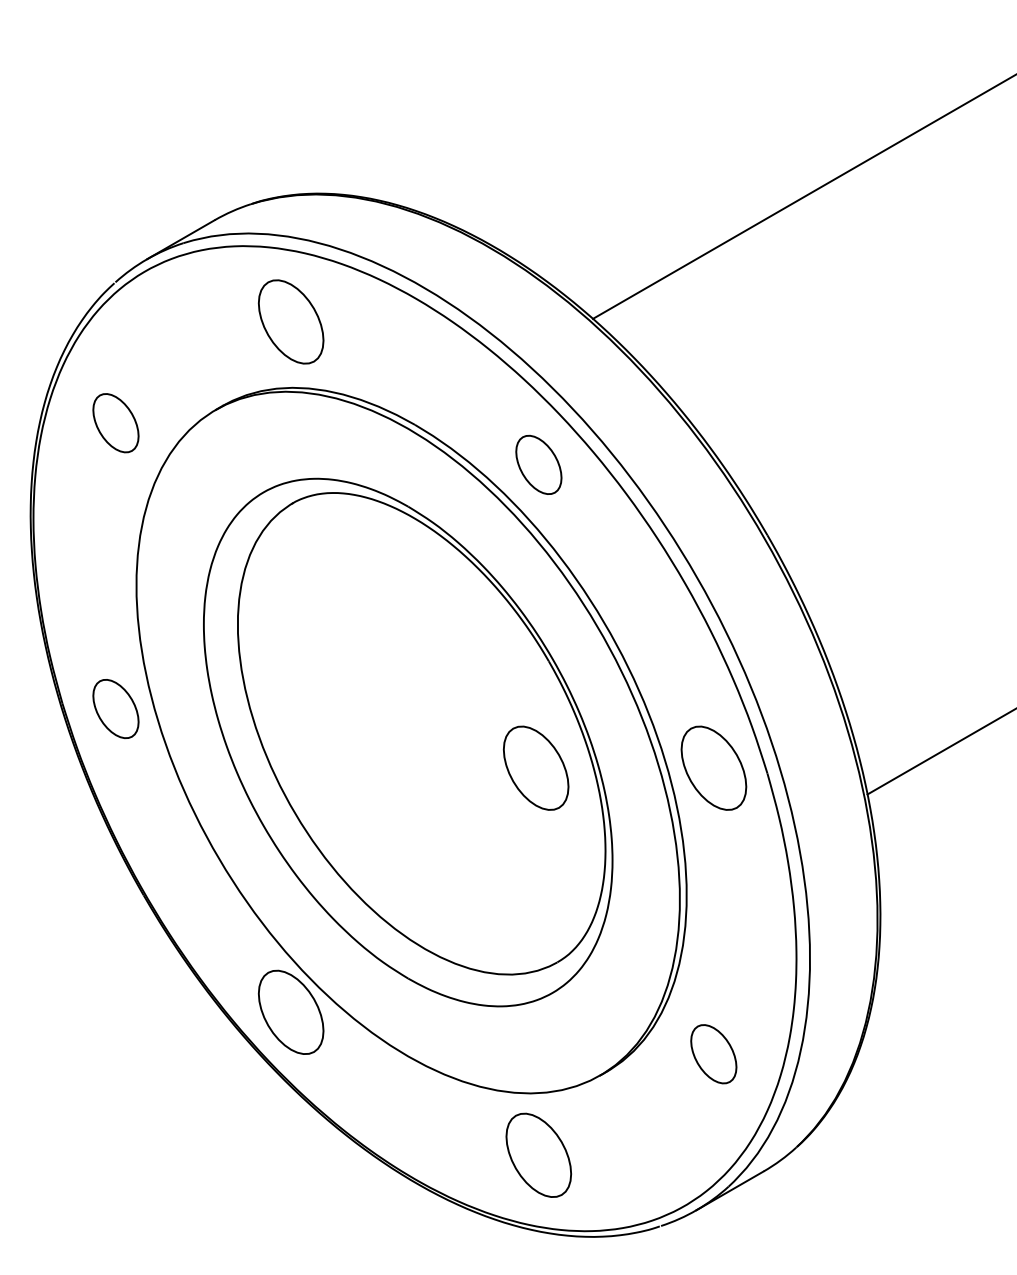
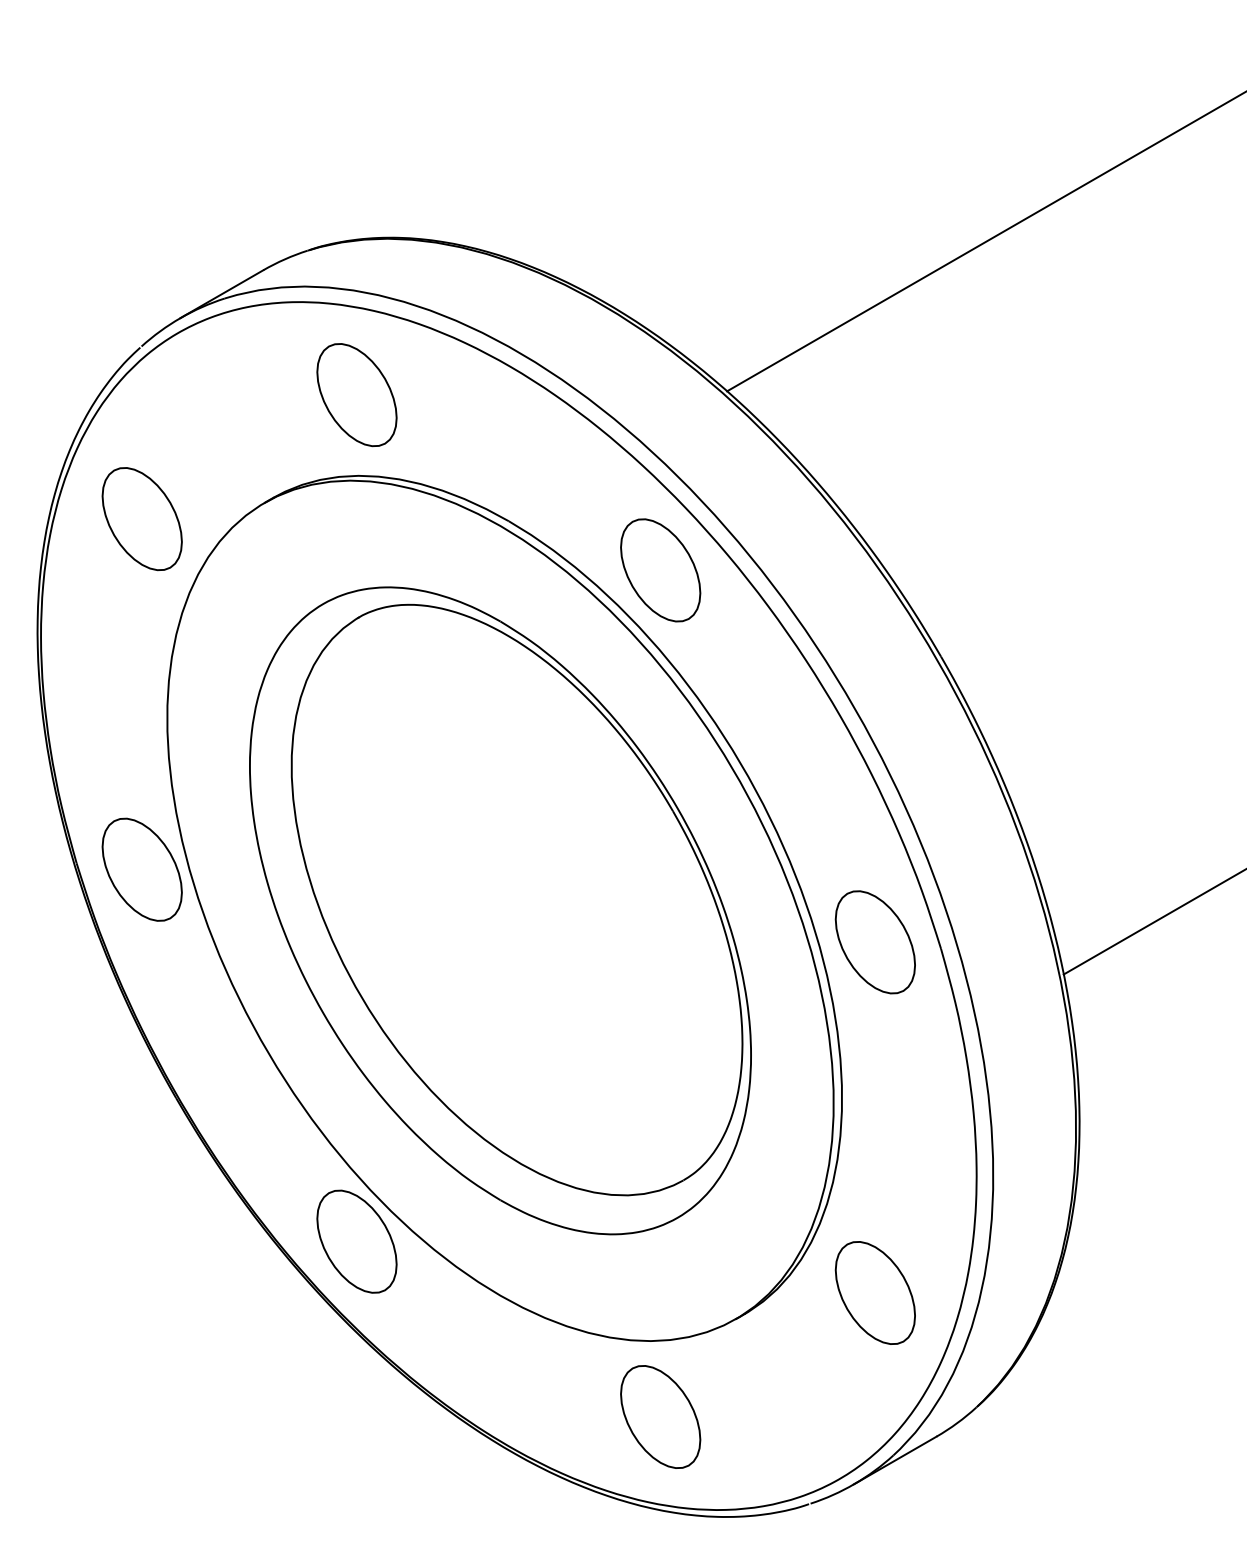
part: (115, 423) -> (141, 519), size x1.43
part: (538, 465) -> (660, 570), size x1.43
part: (115, 708) -> (141, 869), size x1.43
part: (535, 768) -> (656, 942), removed
part: (713, 1053) -> (874, 1292), size x1.43

